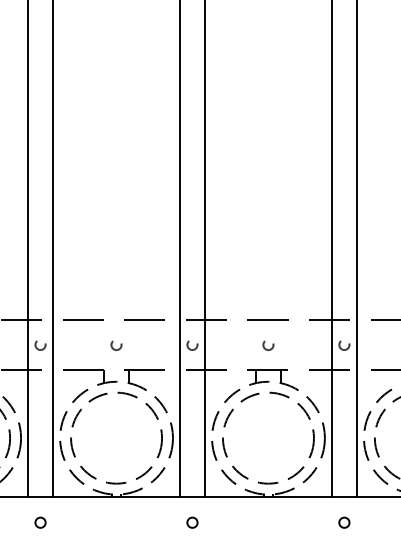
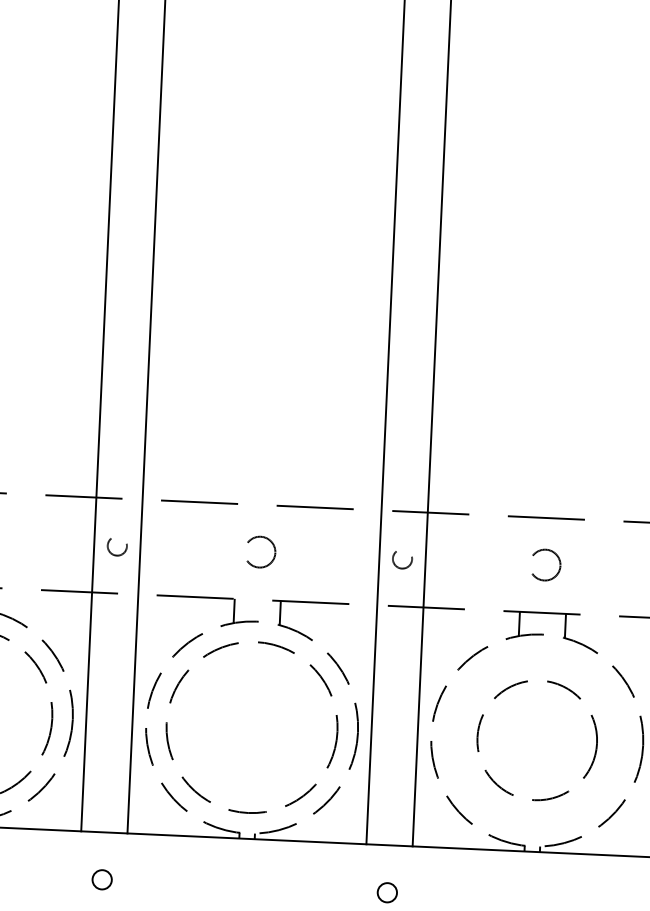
circle: (116, 345) -> (259, 553), size x1.6
circle: (268, 345) -> (545, 566), size x1.6
circle: (268, 437) -> (537, 739), size x0.7

